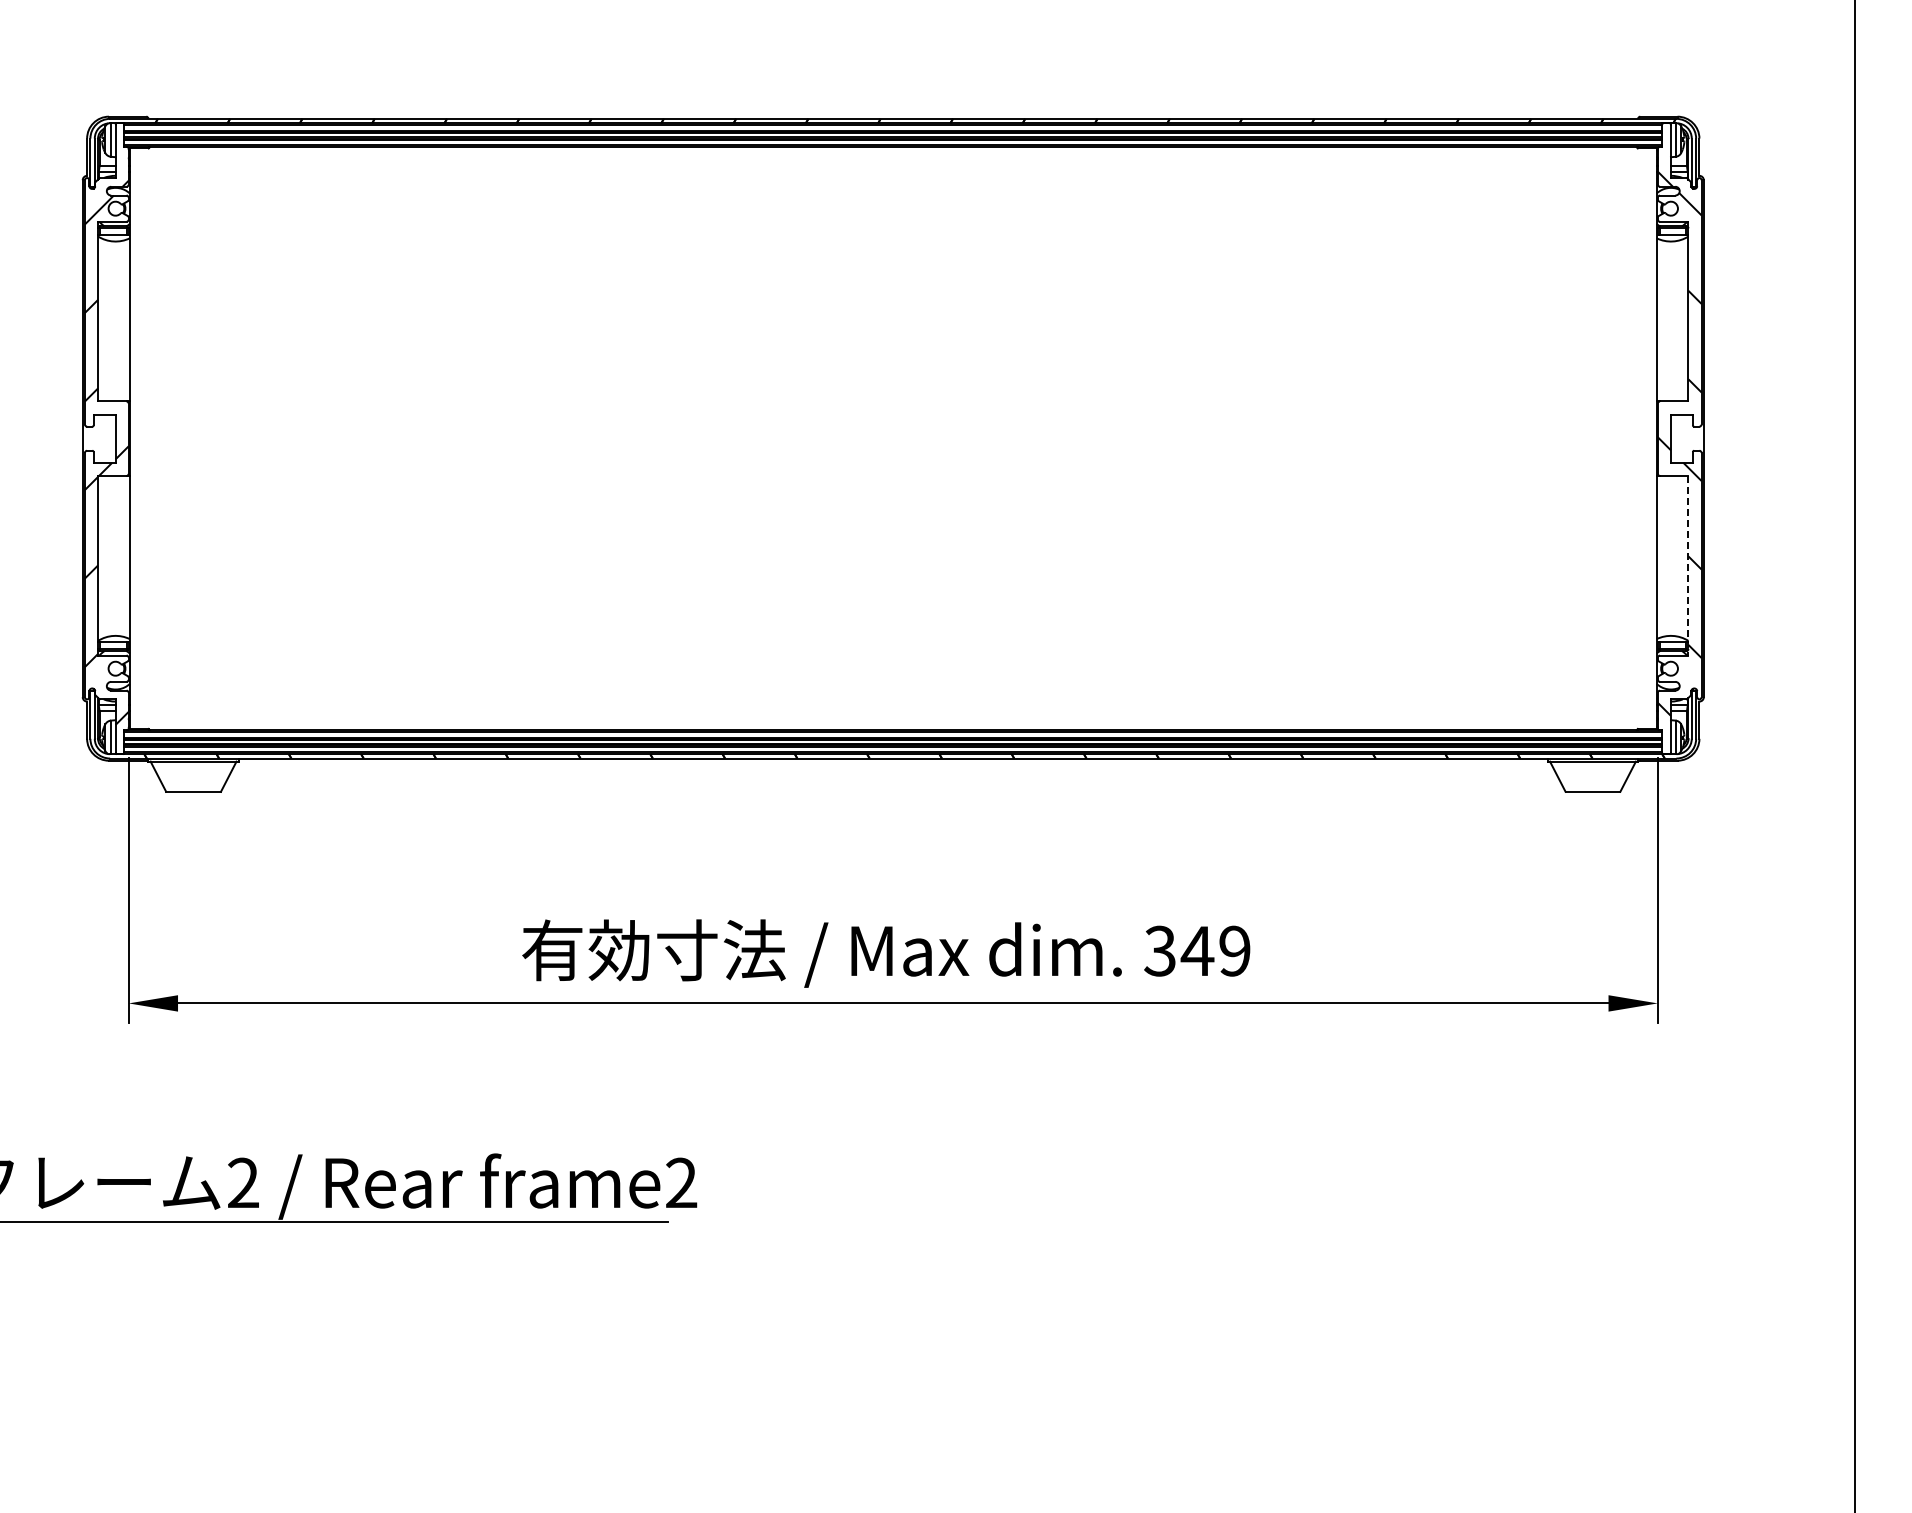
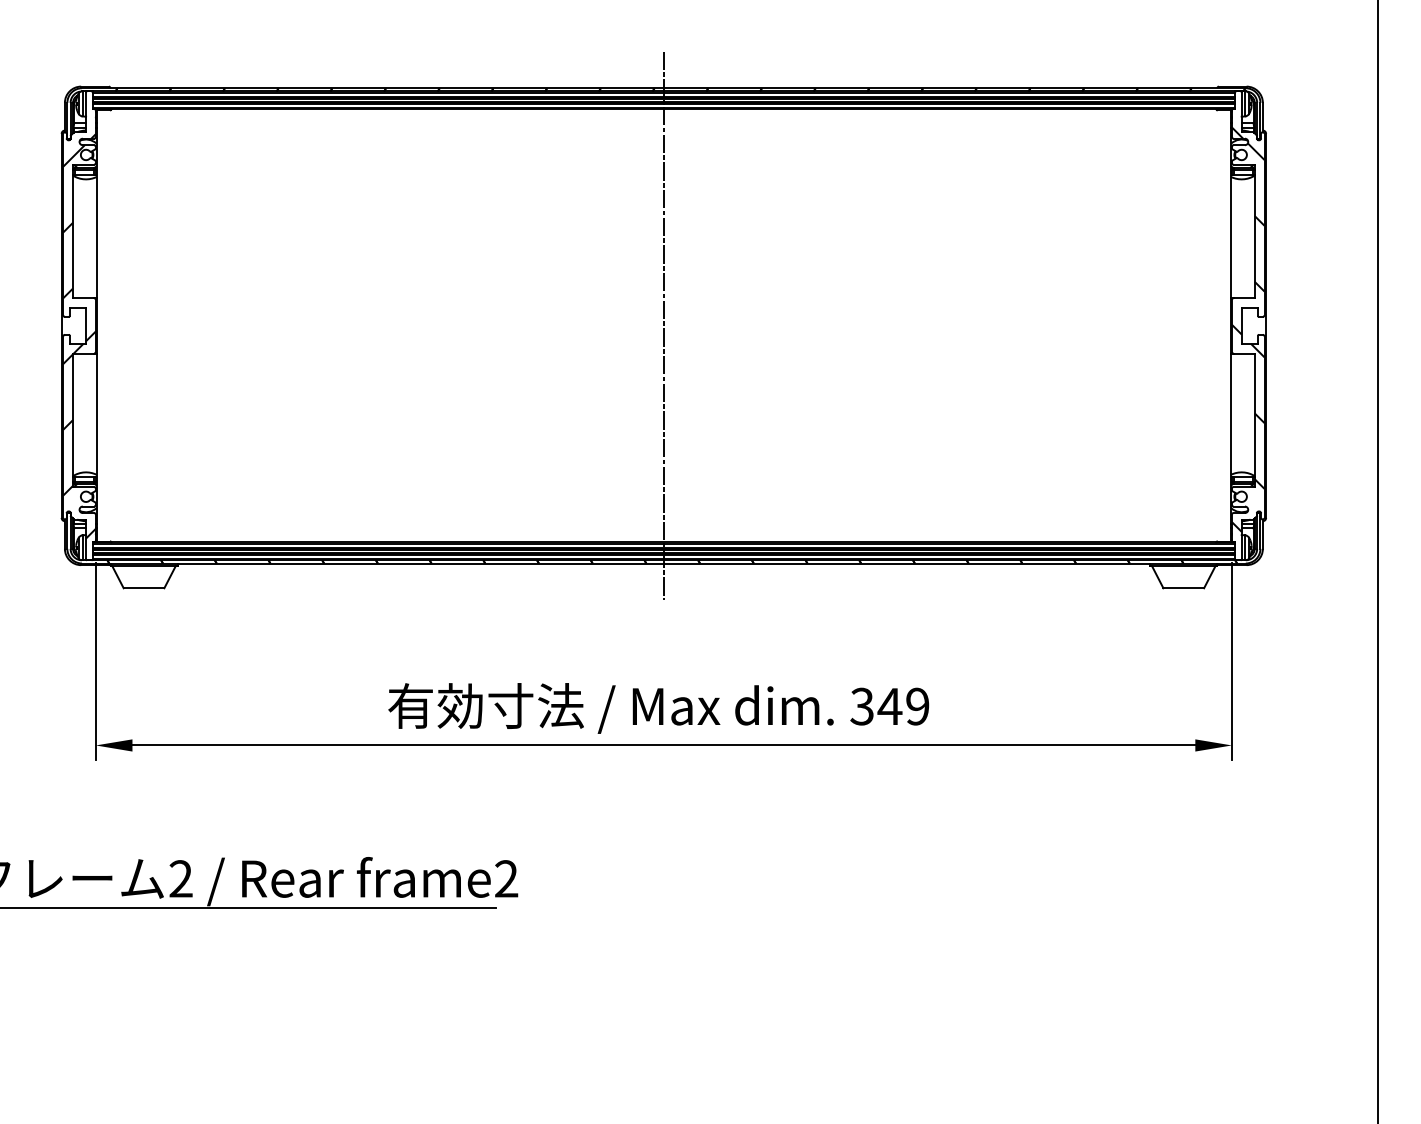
line: (893, 438) -> (664, 325), added
line: (1688, 565) -> (1254, 420), dashed -> solid

